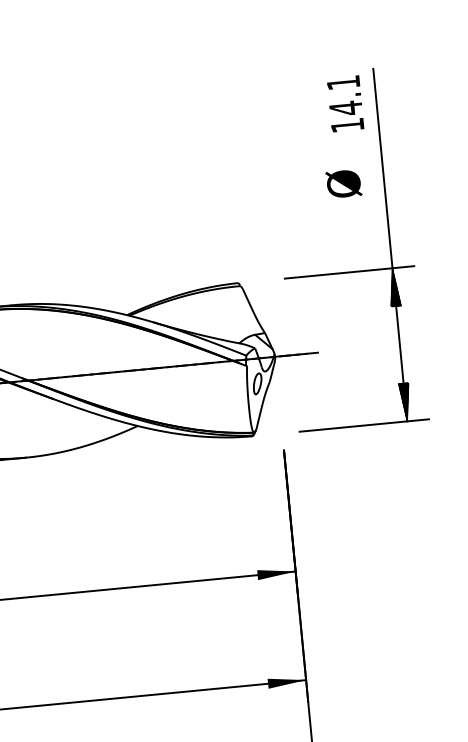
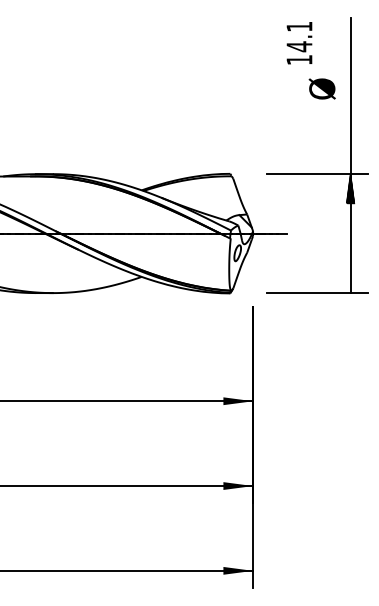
text: (345, 104) -> (299, 43), moved
text: (342, 183) -> (321, 88), moved
hatch: (405, 402) -> (350, 278), removed

